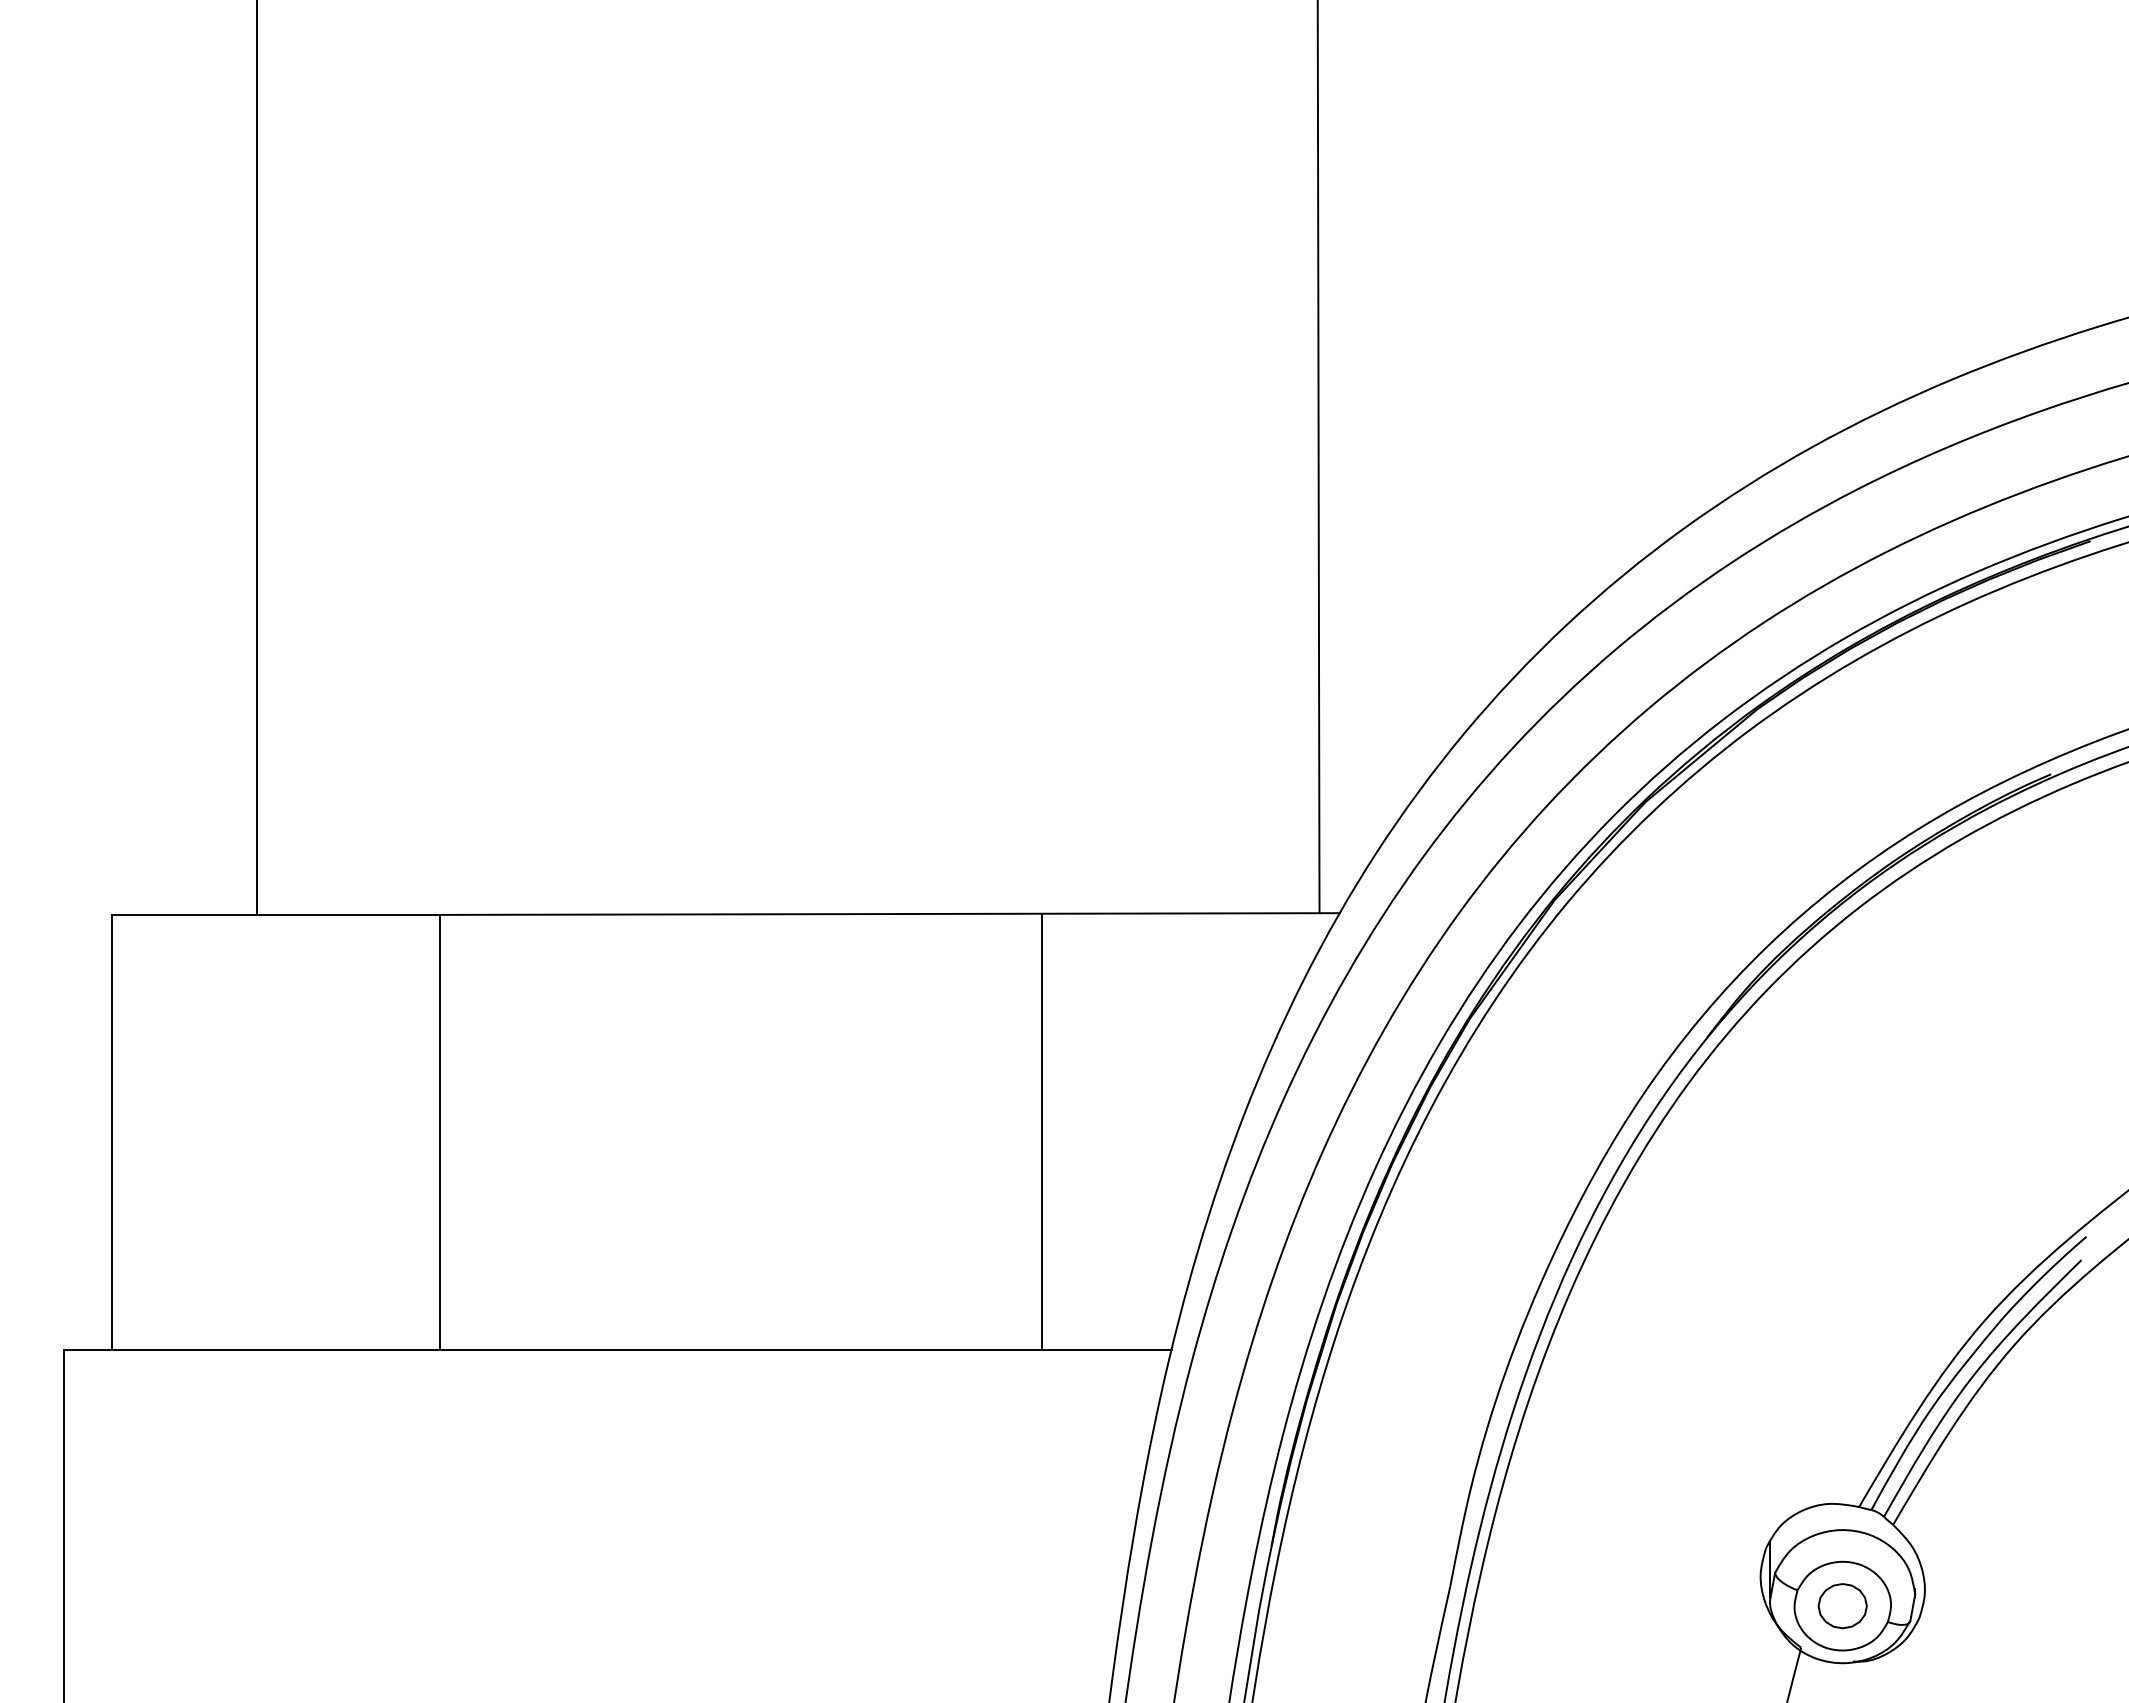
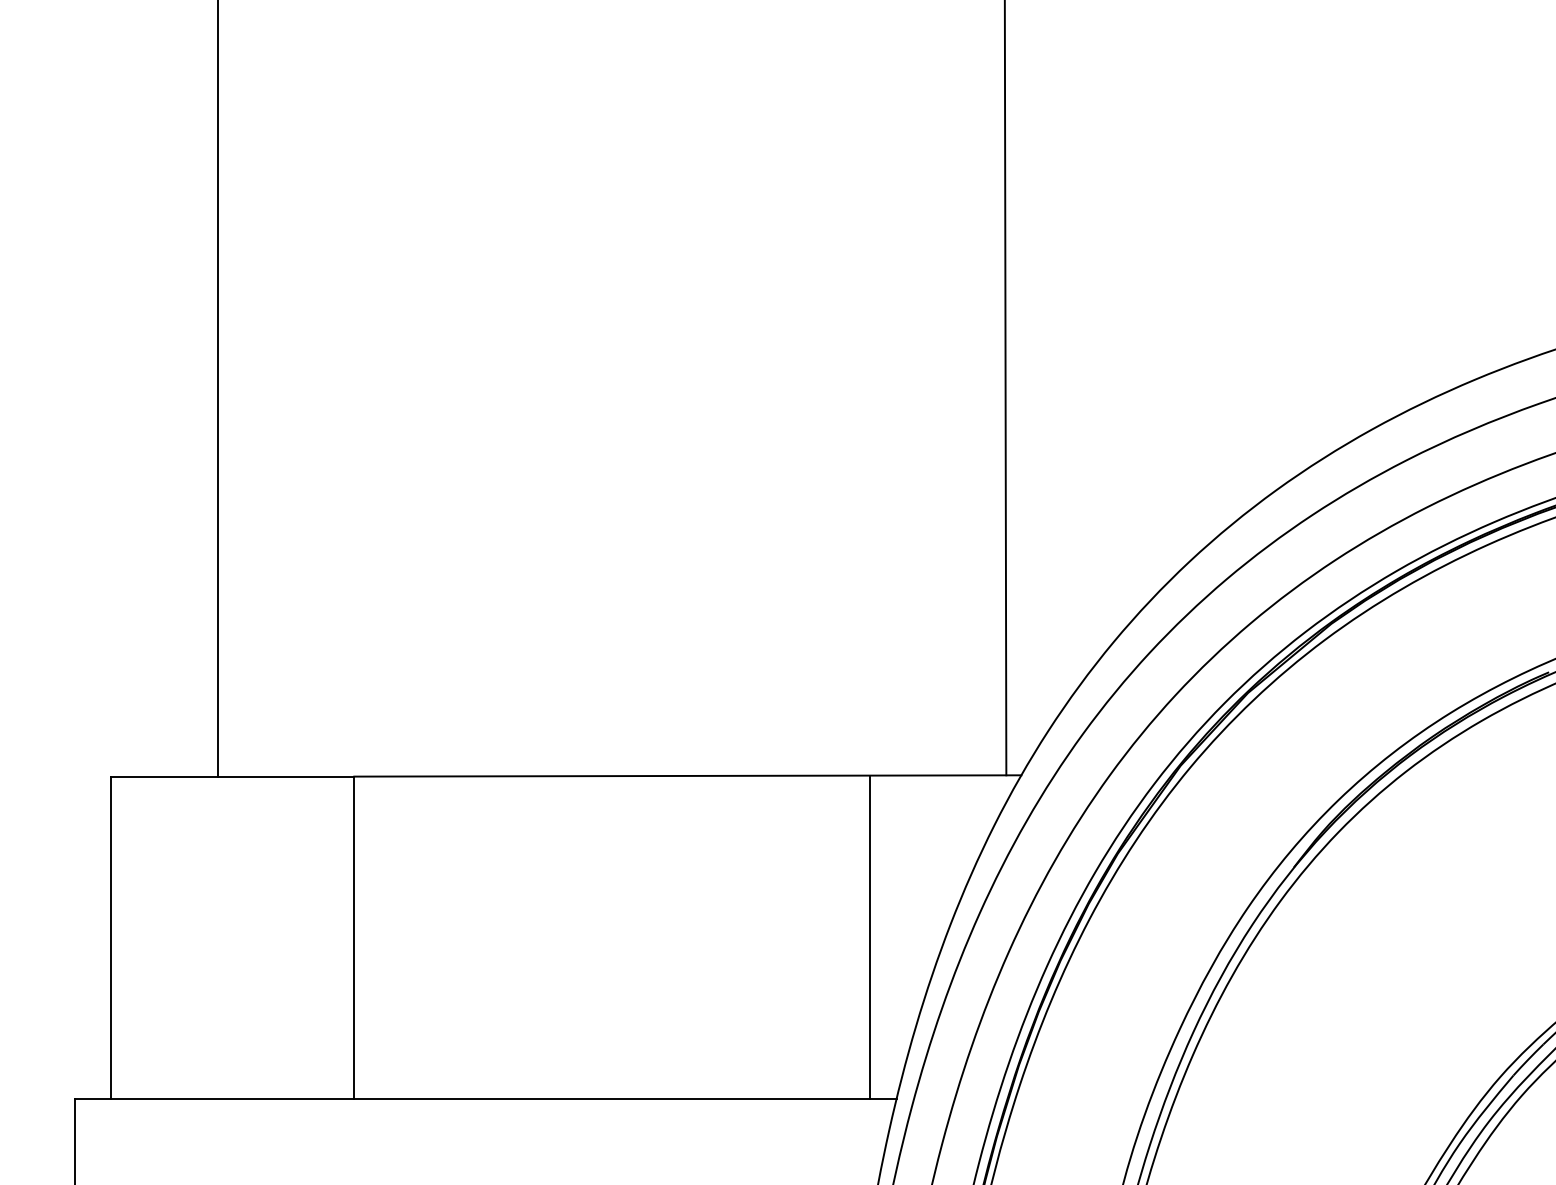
line: (1042, 1131) -> (870, 937), moved

